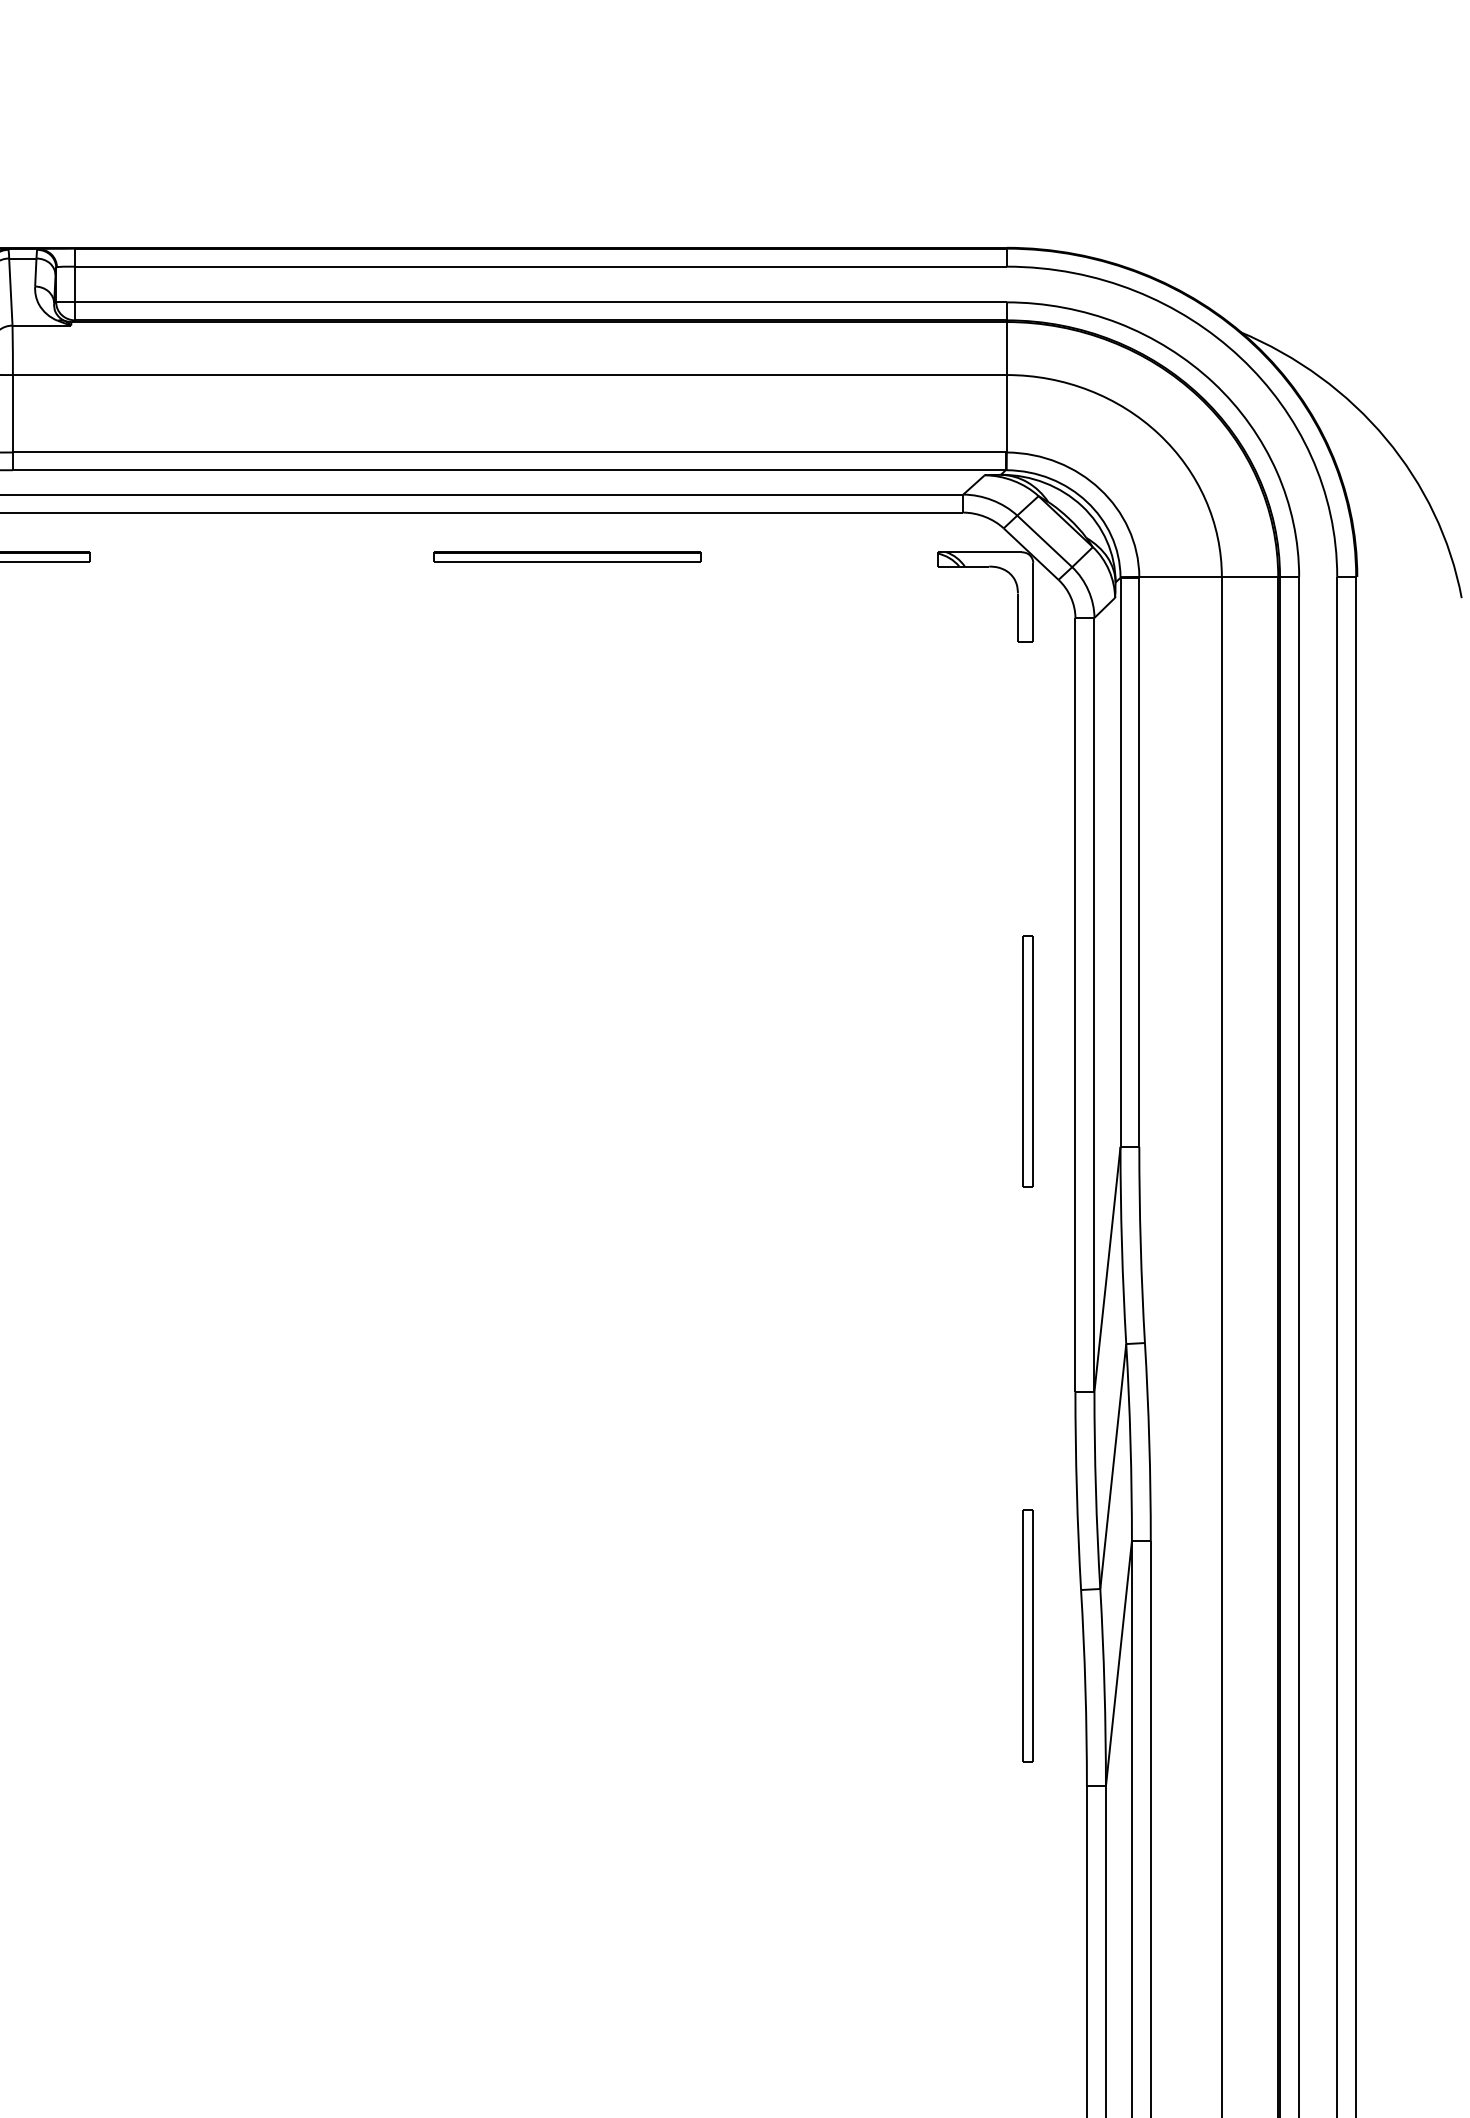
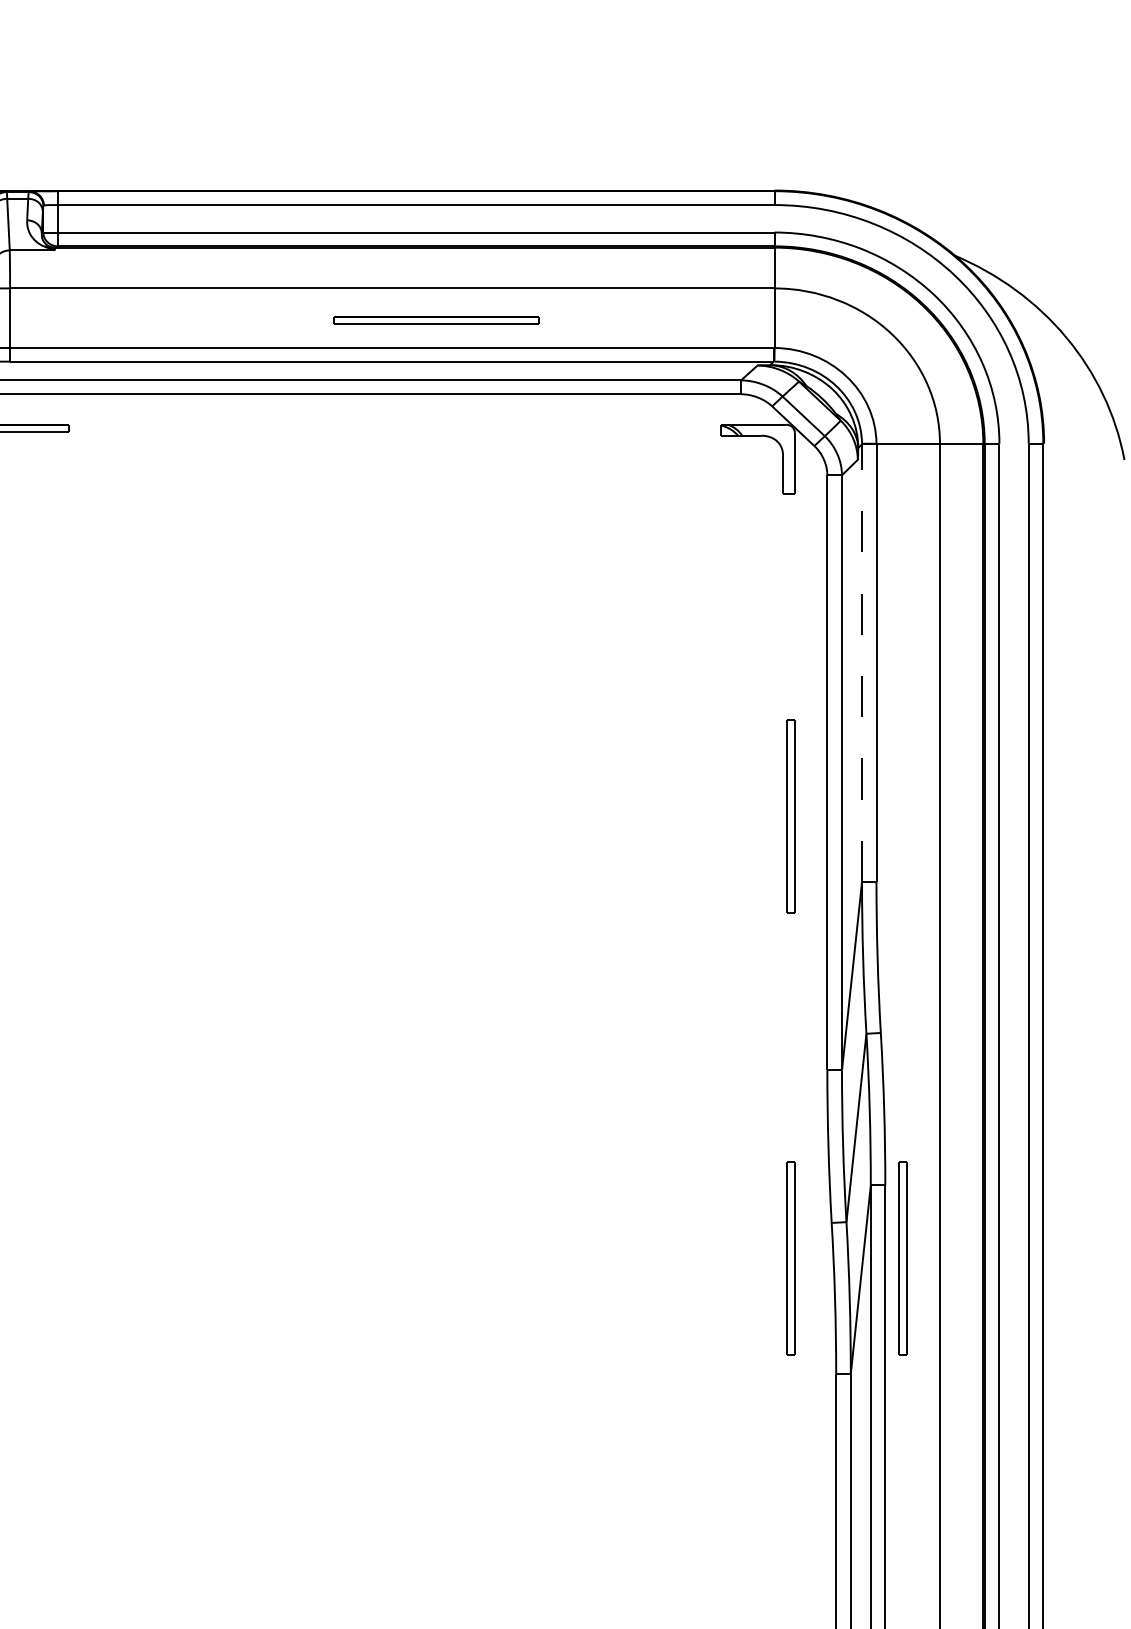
part: (567, 557) -> (436, 320), moved
line: (1121, 862) -> (862, 663), solid -> dashed
part: (1173, 1636) -> (902, 1258), added

